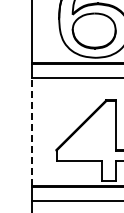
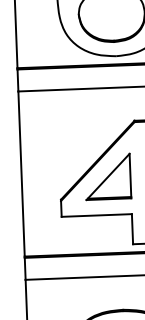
line: (31, 132) -> (21, 174), dashed -> solid
part: (87, 135) -> (107, 175), added

